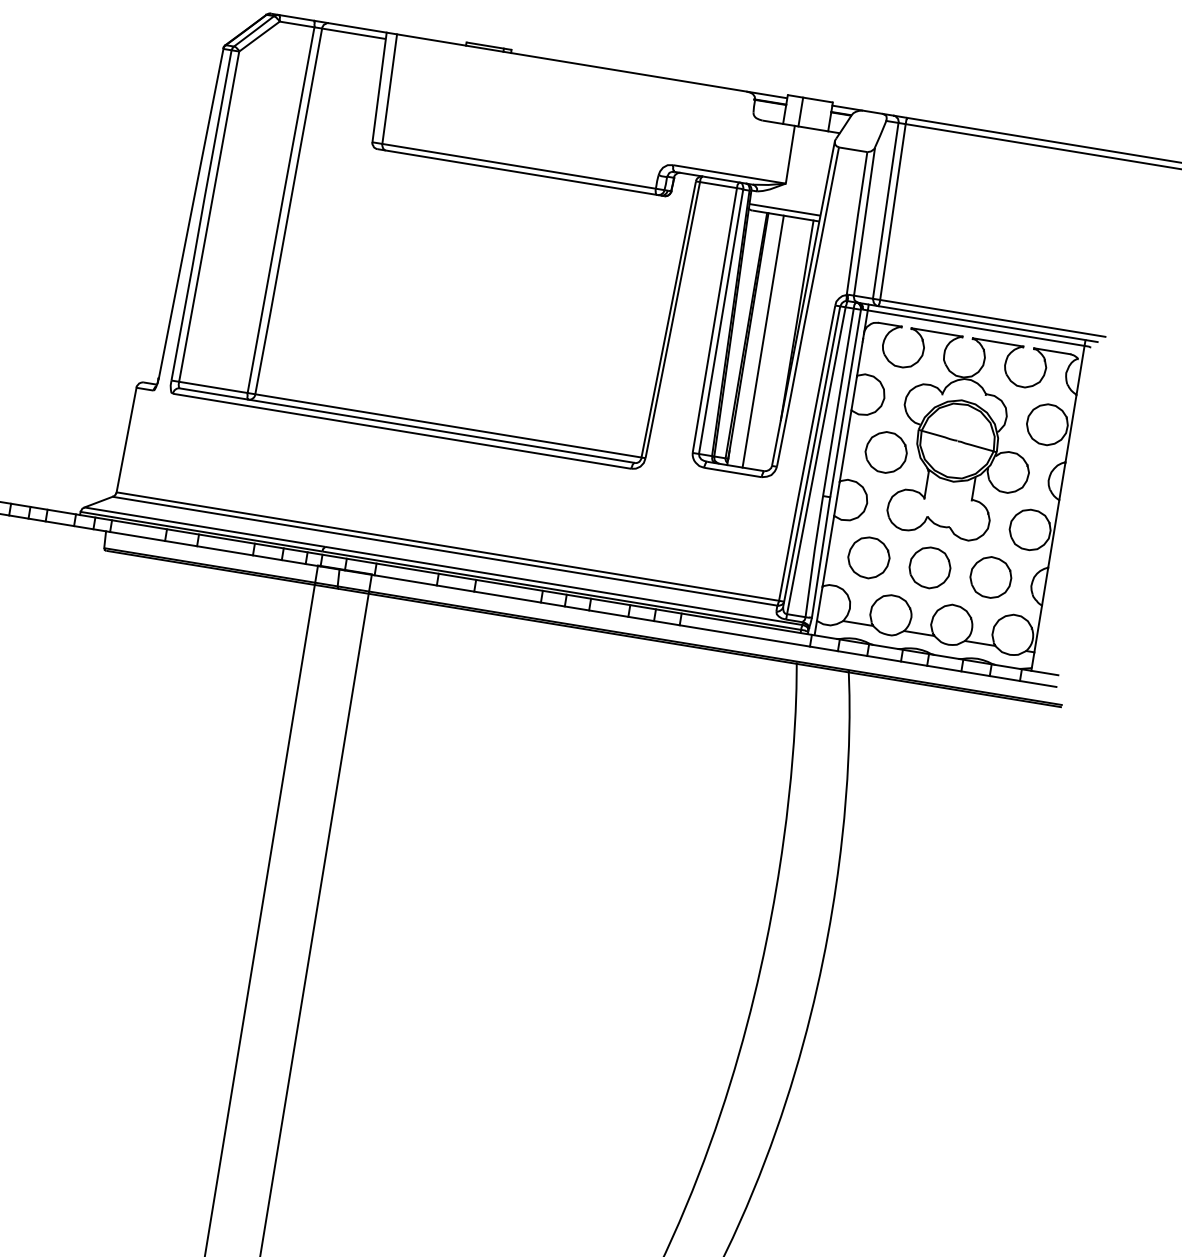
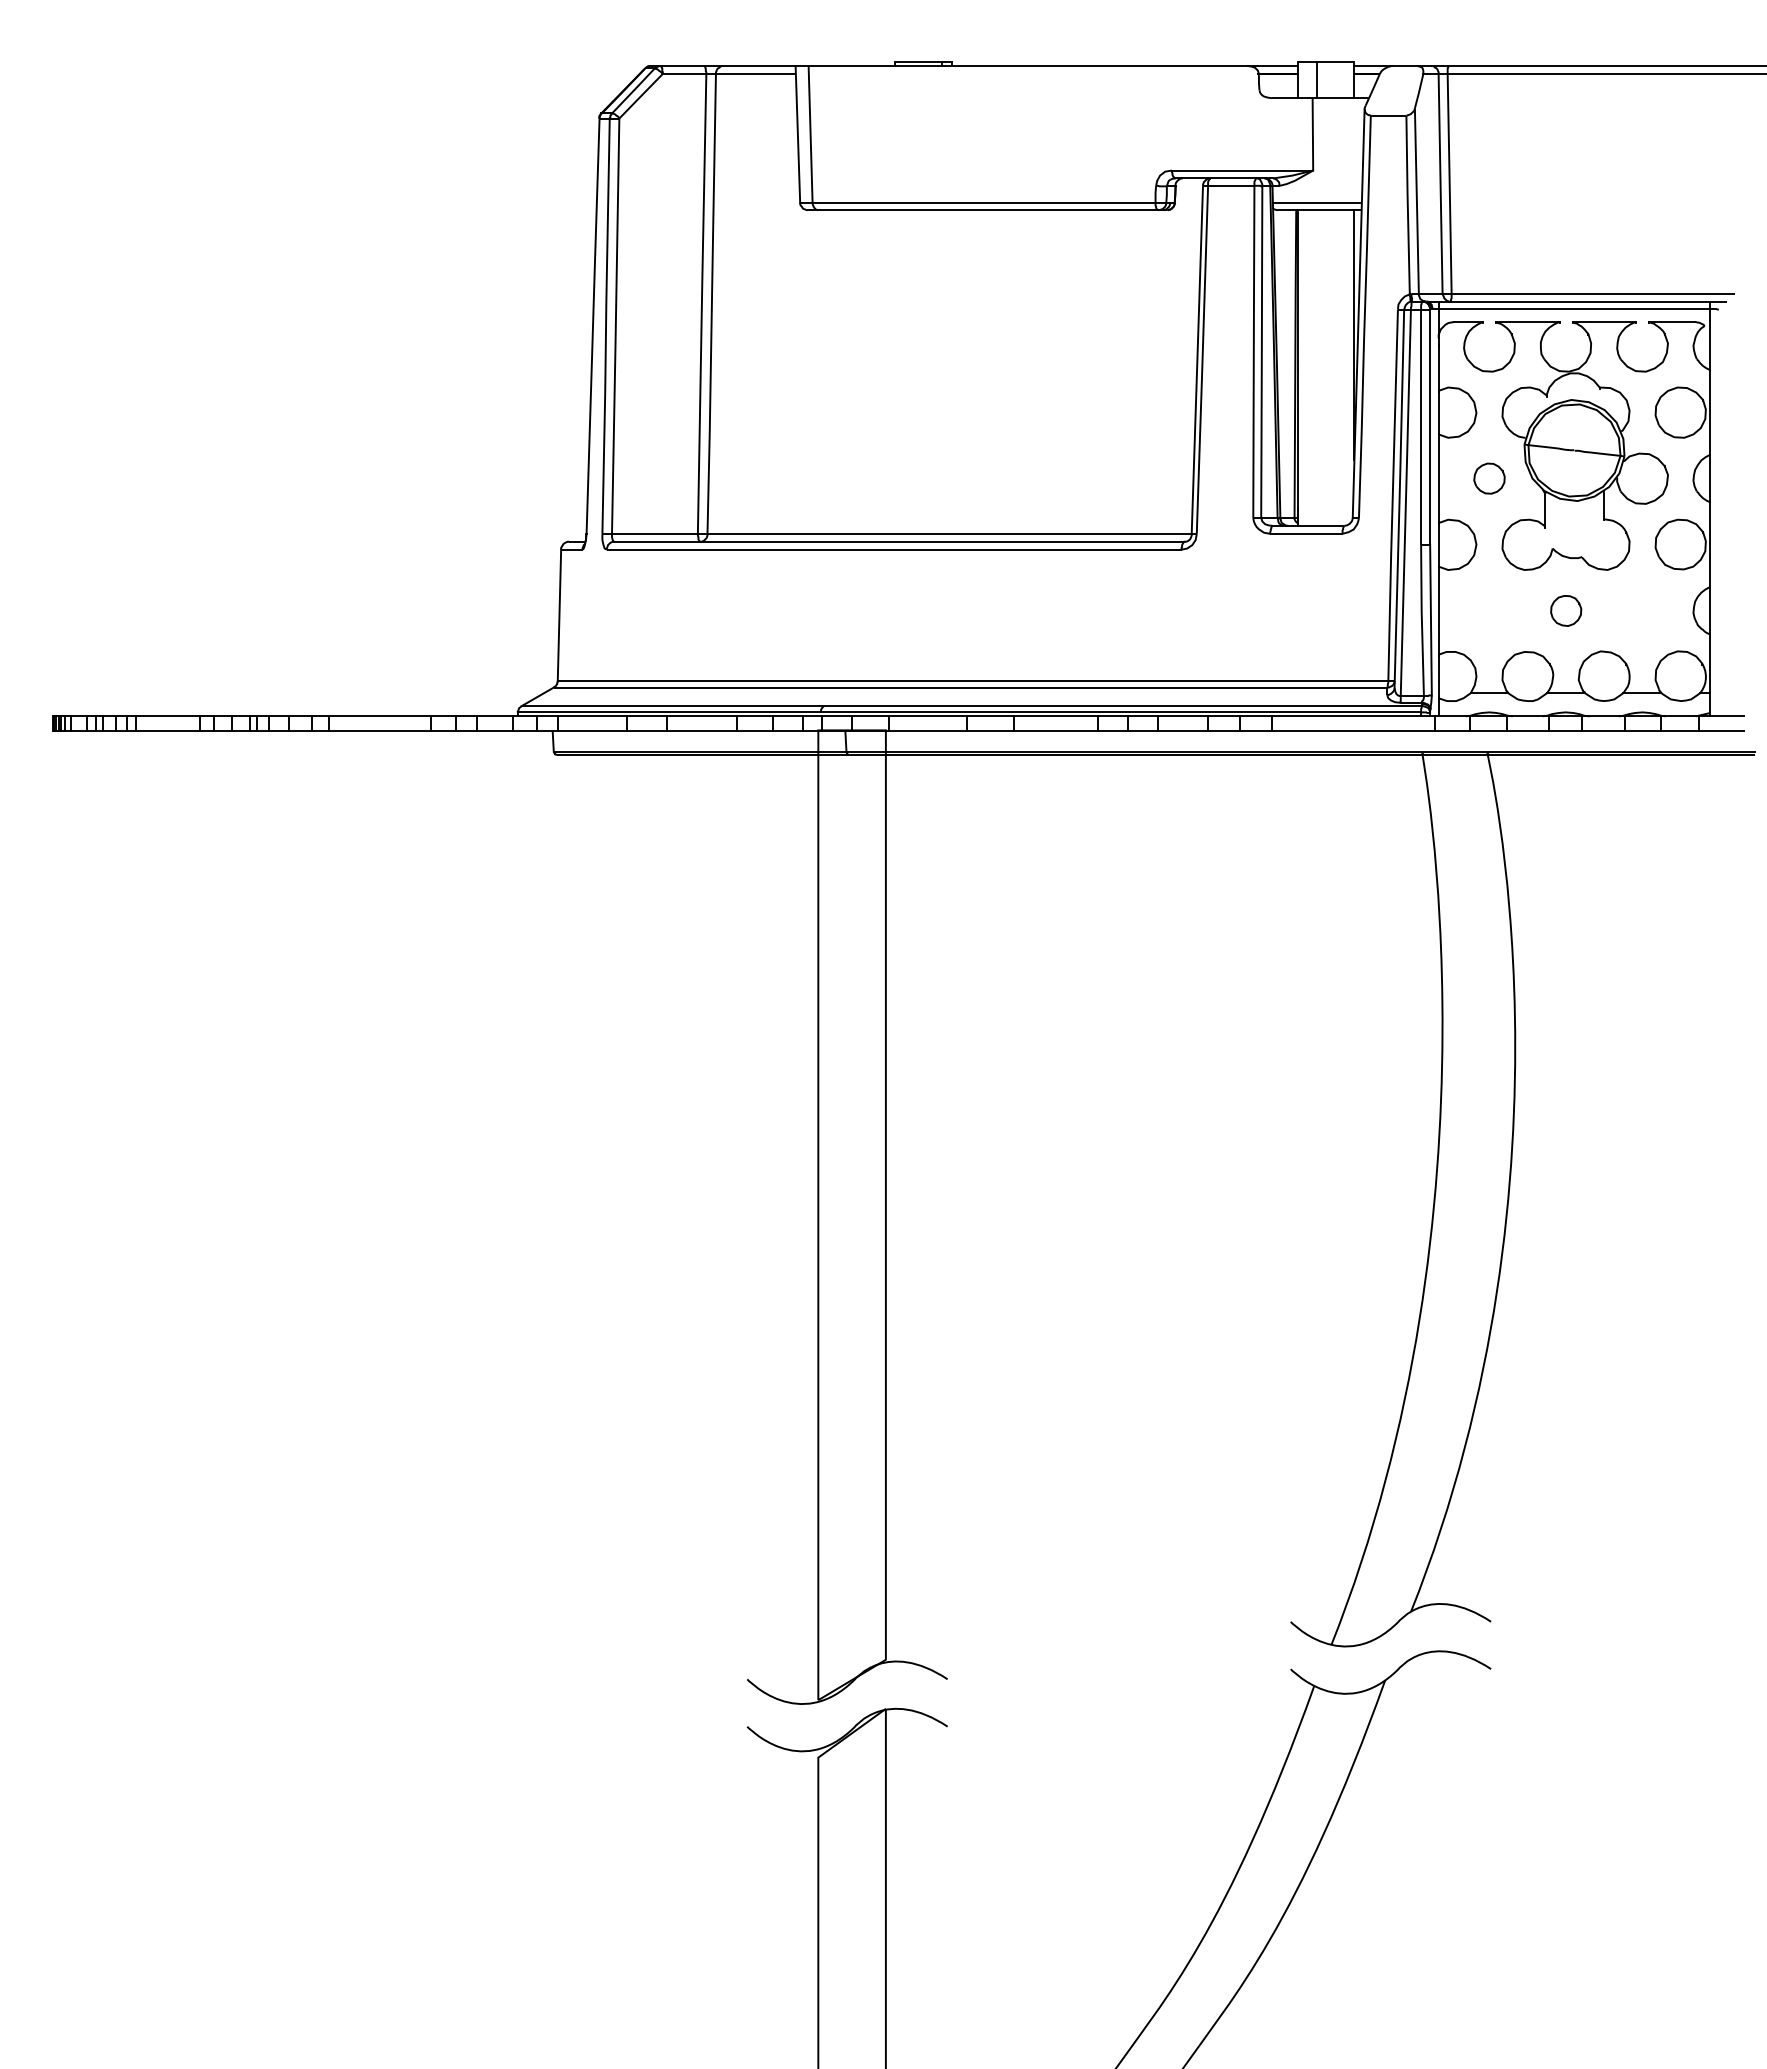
line: (763, 341) -> (1317, 367), removed
part: (886, 452) -> (1489, 478), size x0.6
part: (869, 557) -> (1489, 610), removed
part: (930, 567) -> (1566, 610), size x0.6
part: (991, 577) -> (1642, 610), removed

